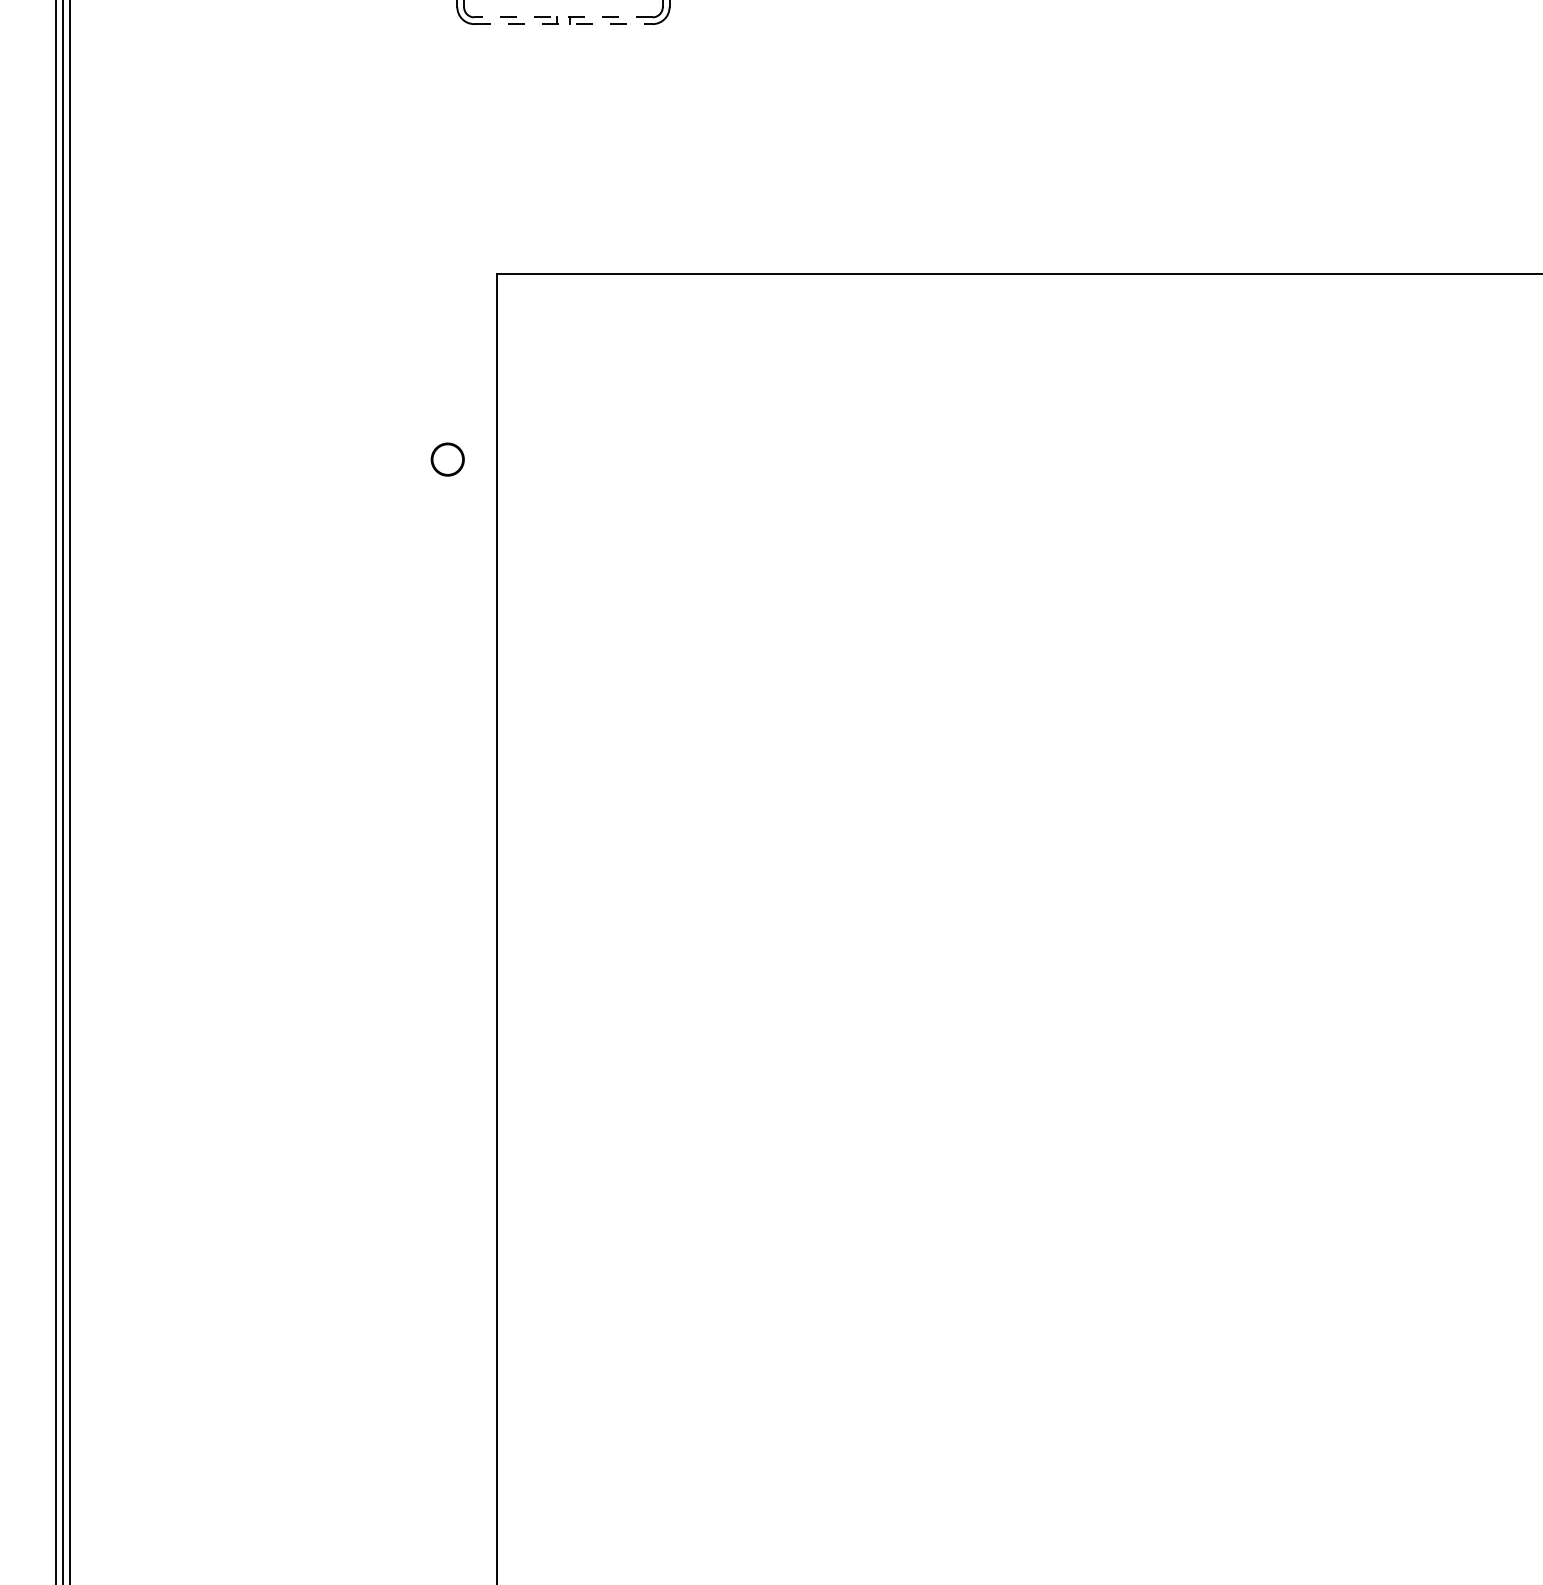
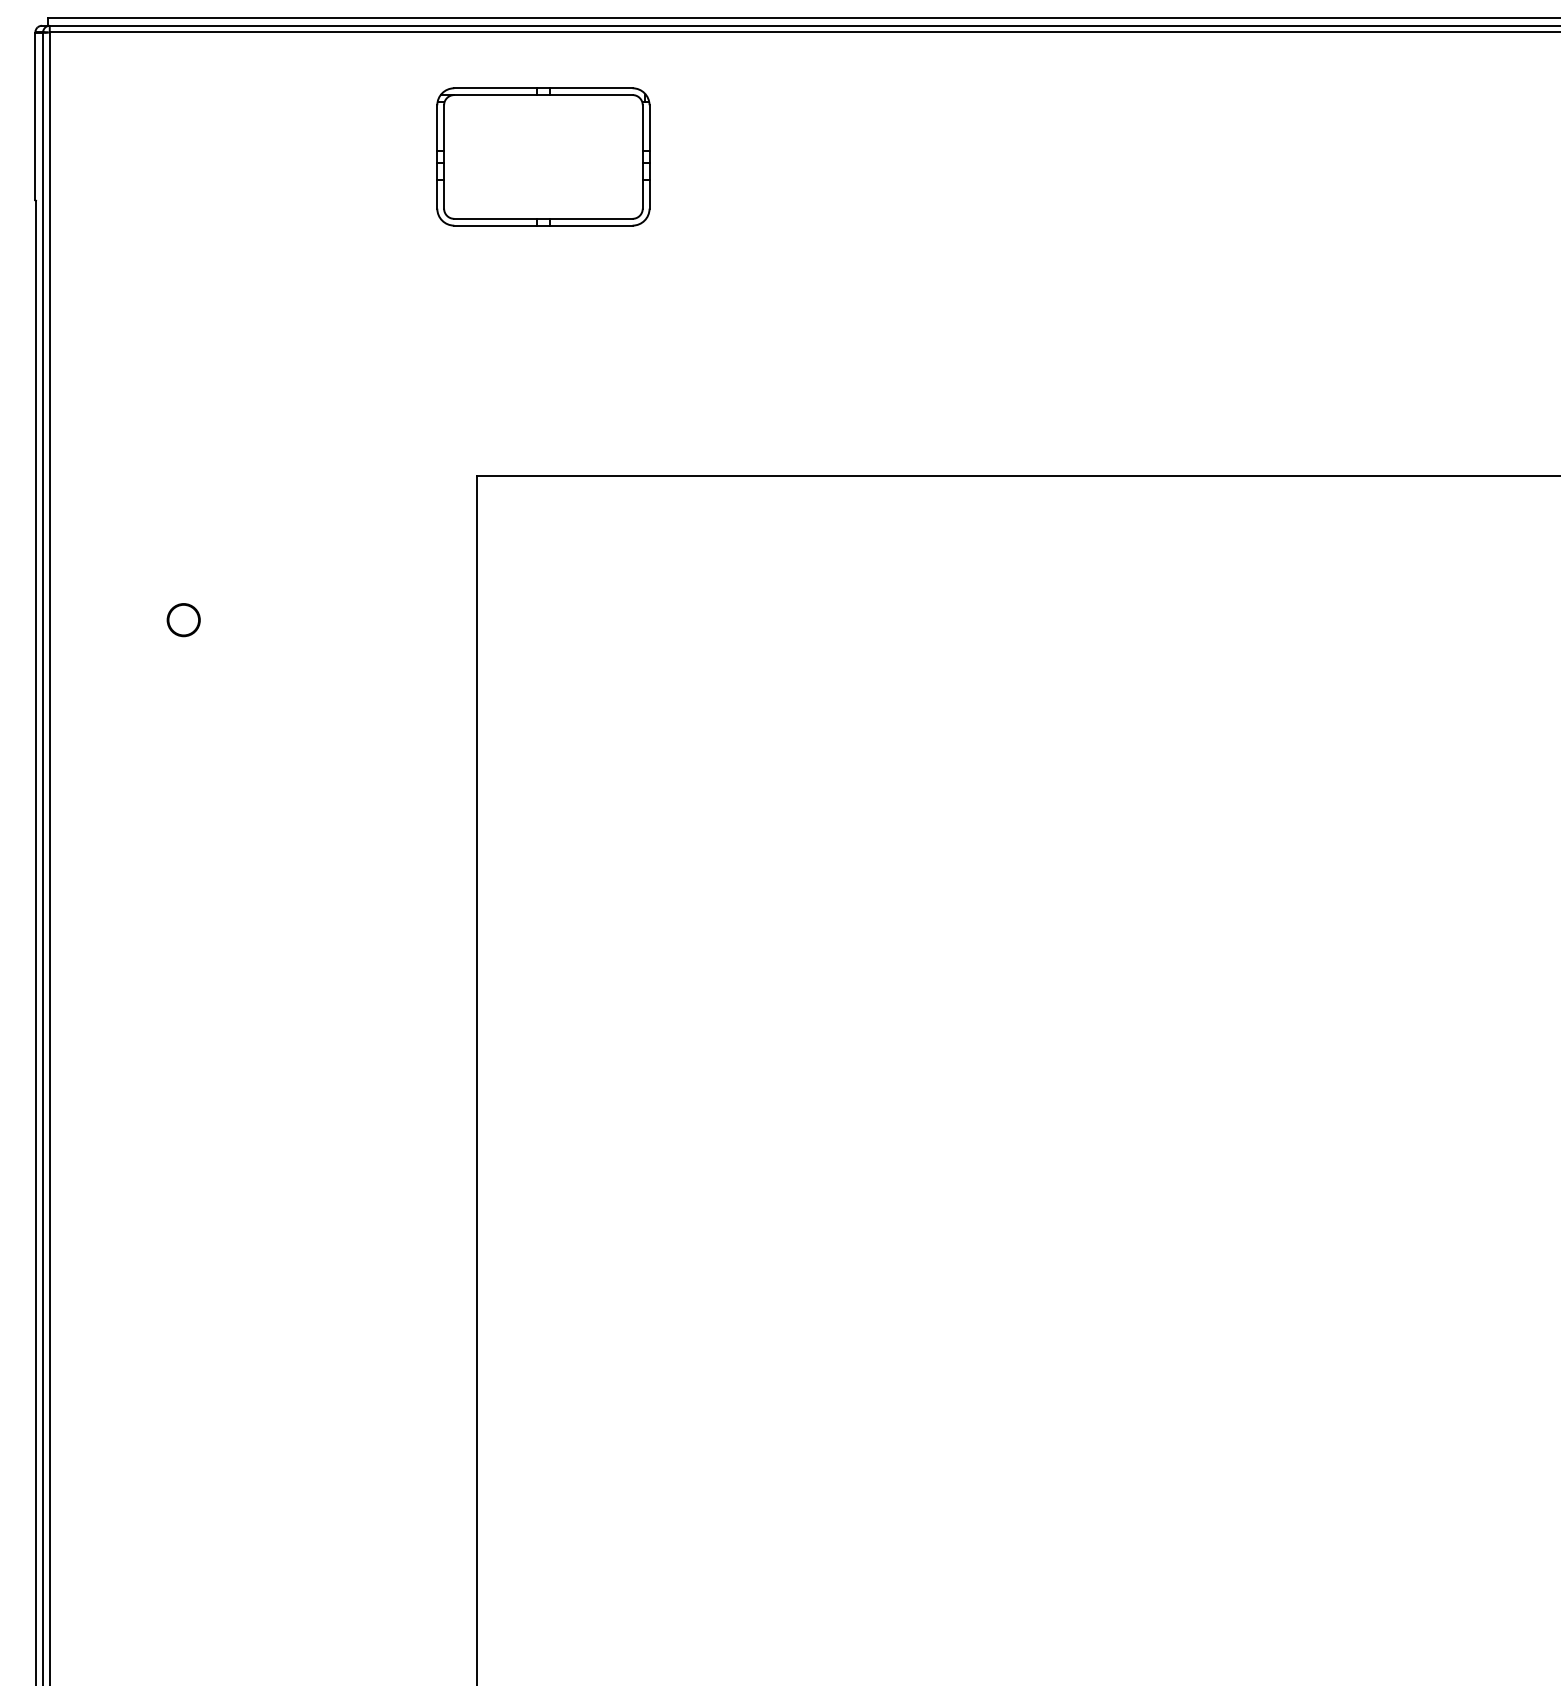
line: (562, 16) -> (542, 218), dashed -> solid
line: (563, 23) -> (543, 225), dashed -> solid
circle: (447, 459) -> (183, 620), moved

